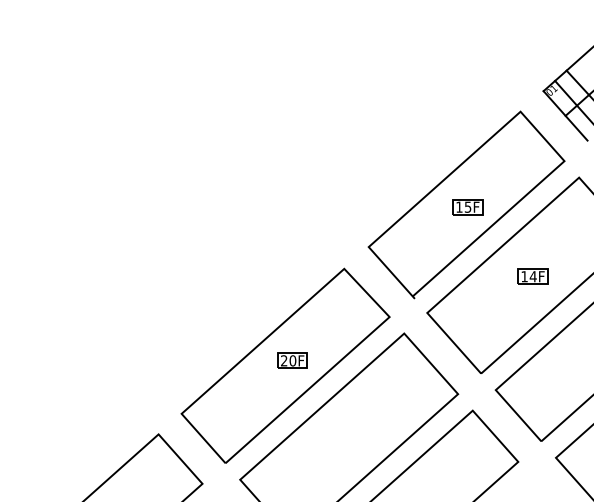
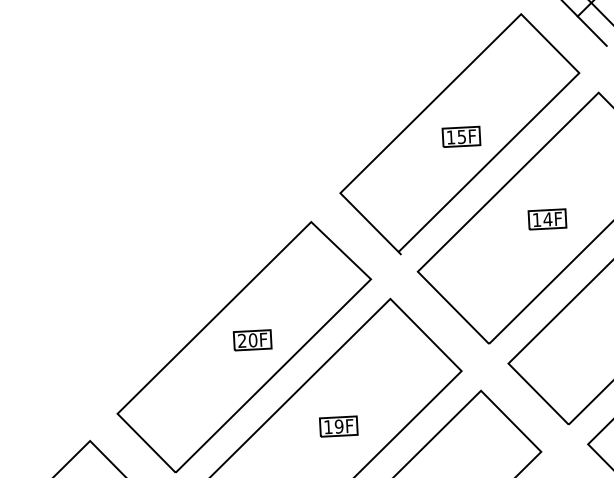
part: (357, 433) -> (338, 426), added

